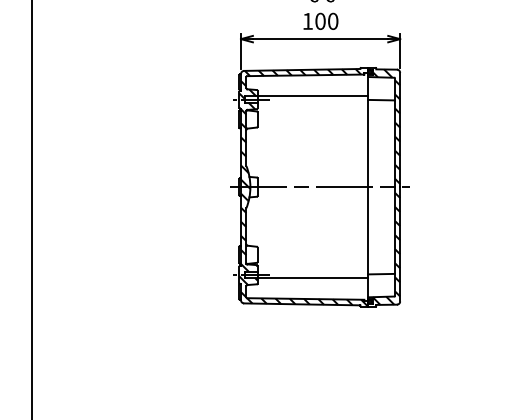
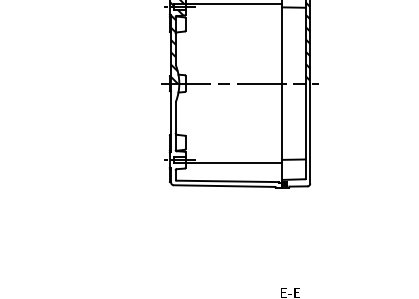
hatch: (303, 246) -> (225, 135), removed
hatch: (386, 248) -> (298, 137), removed

